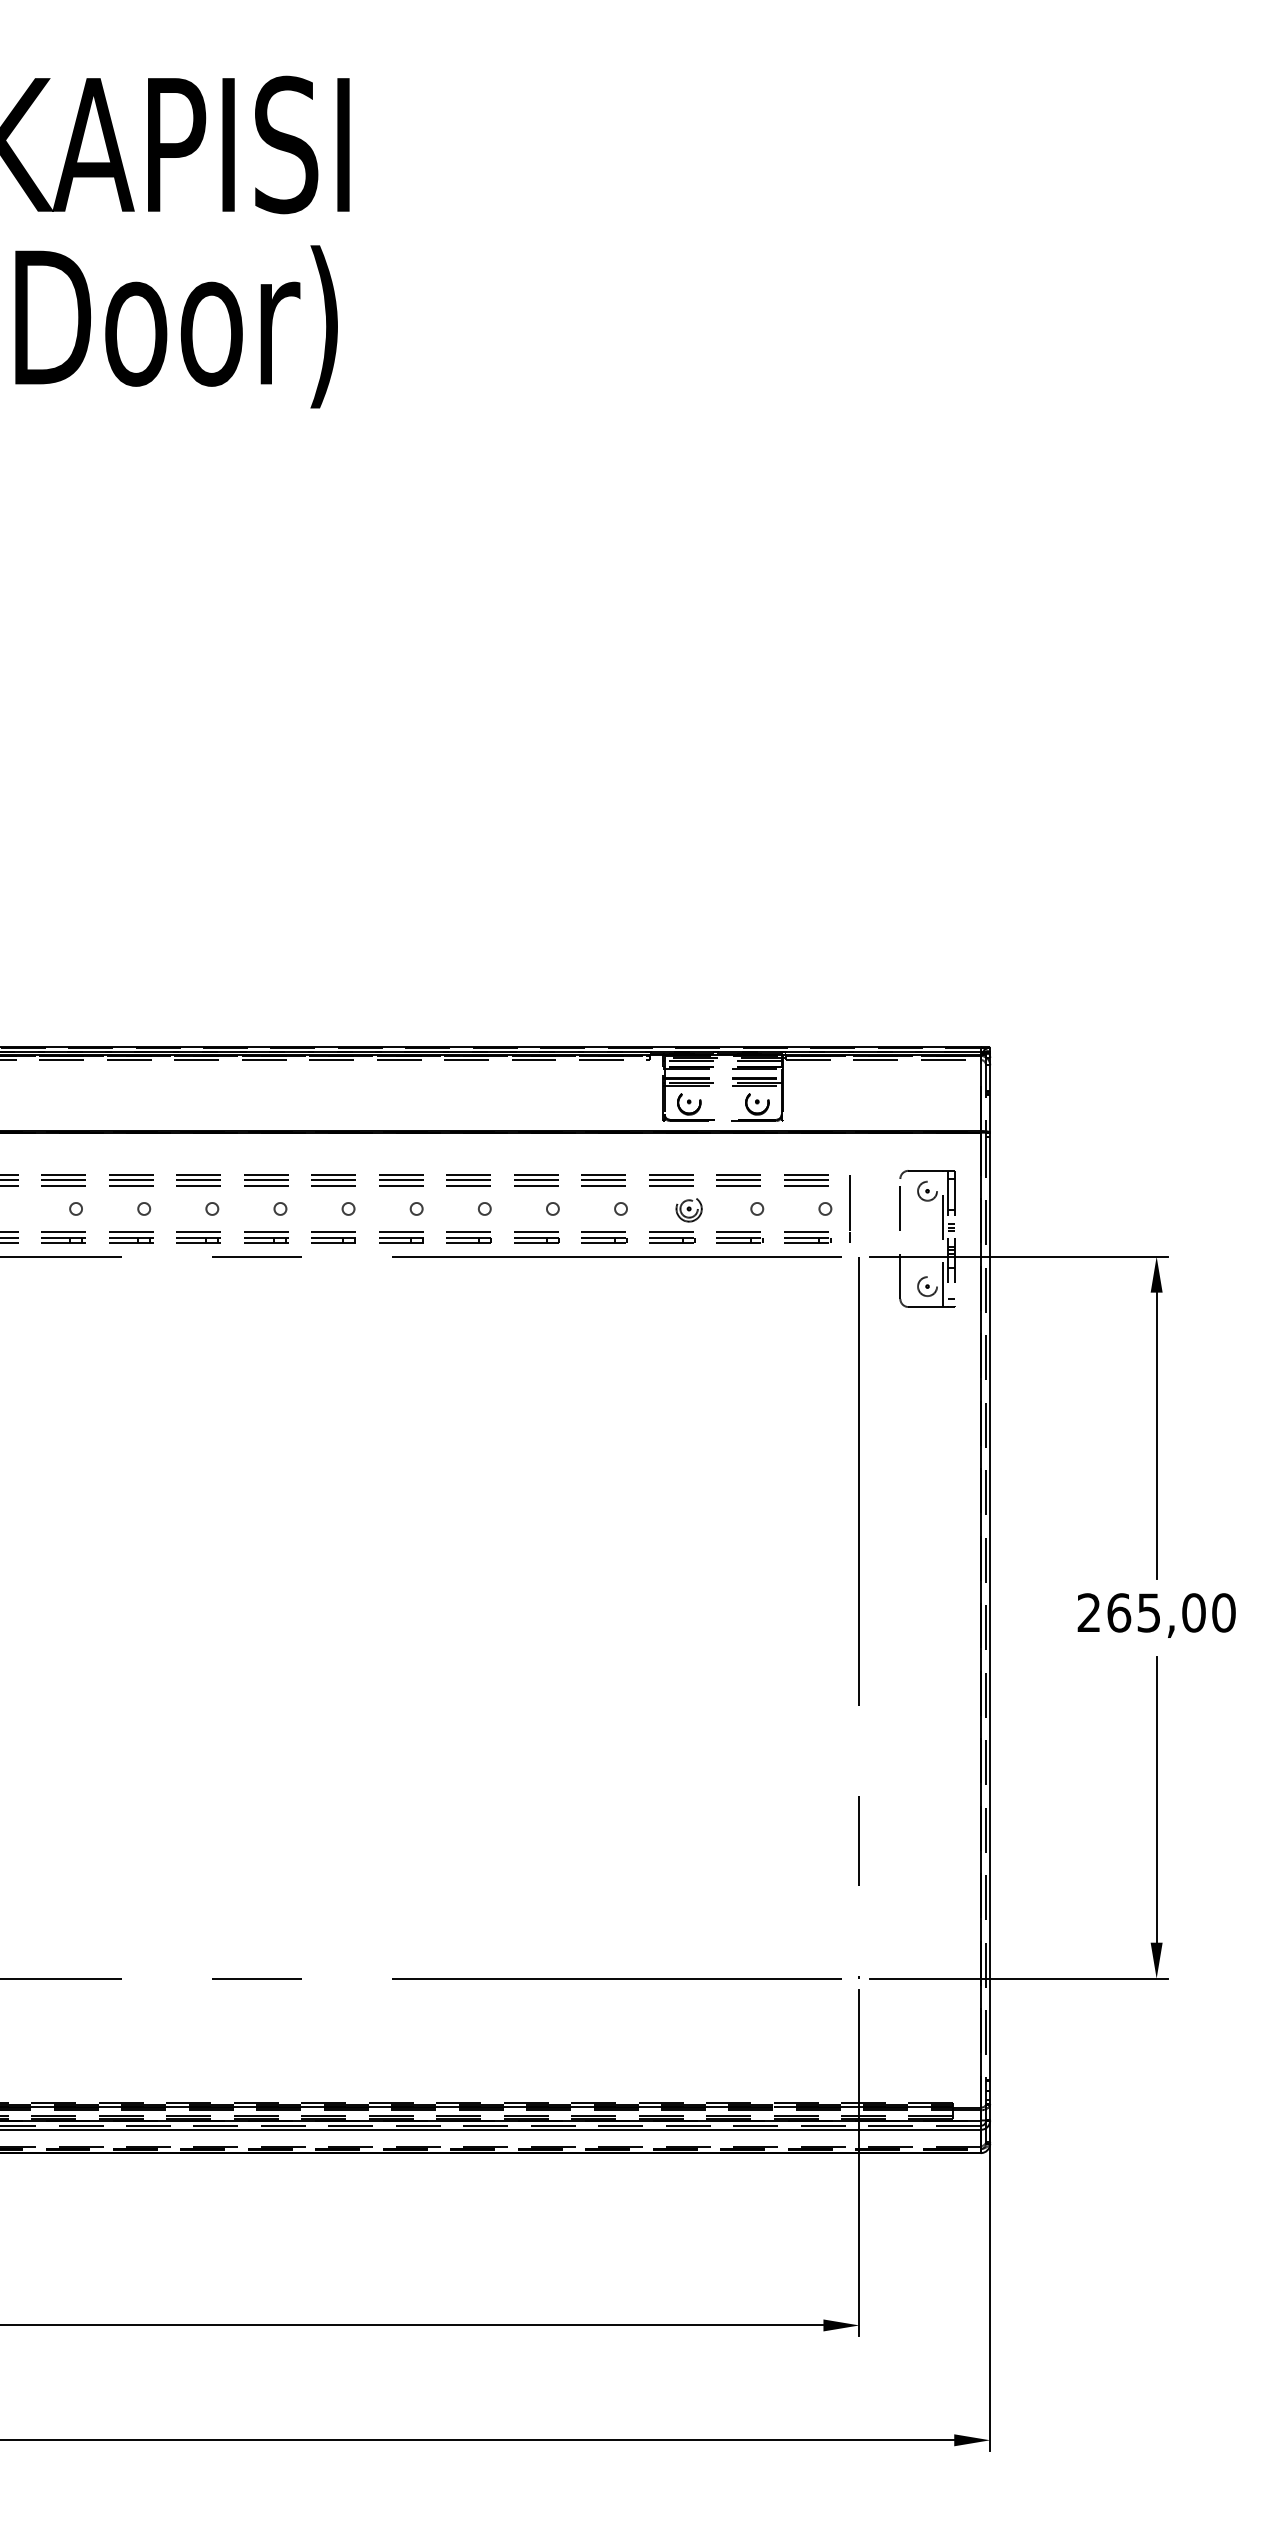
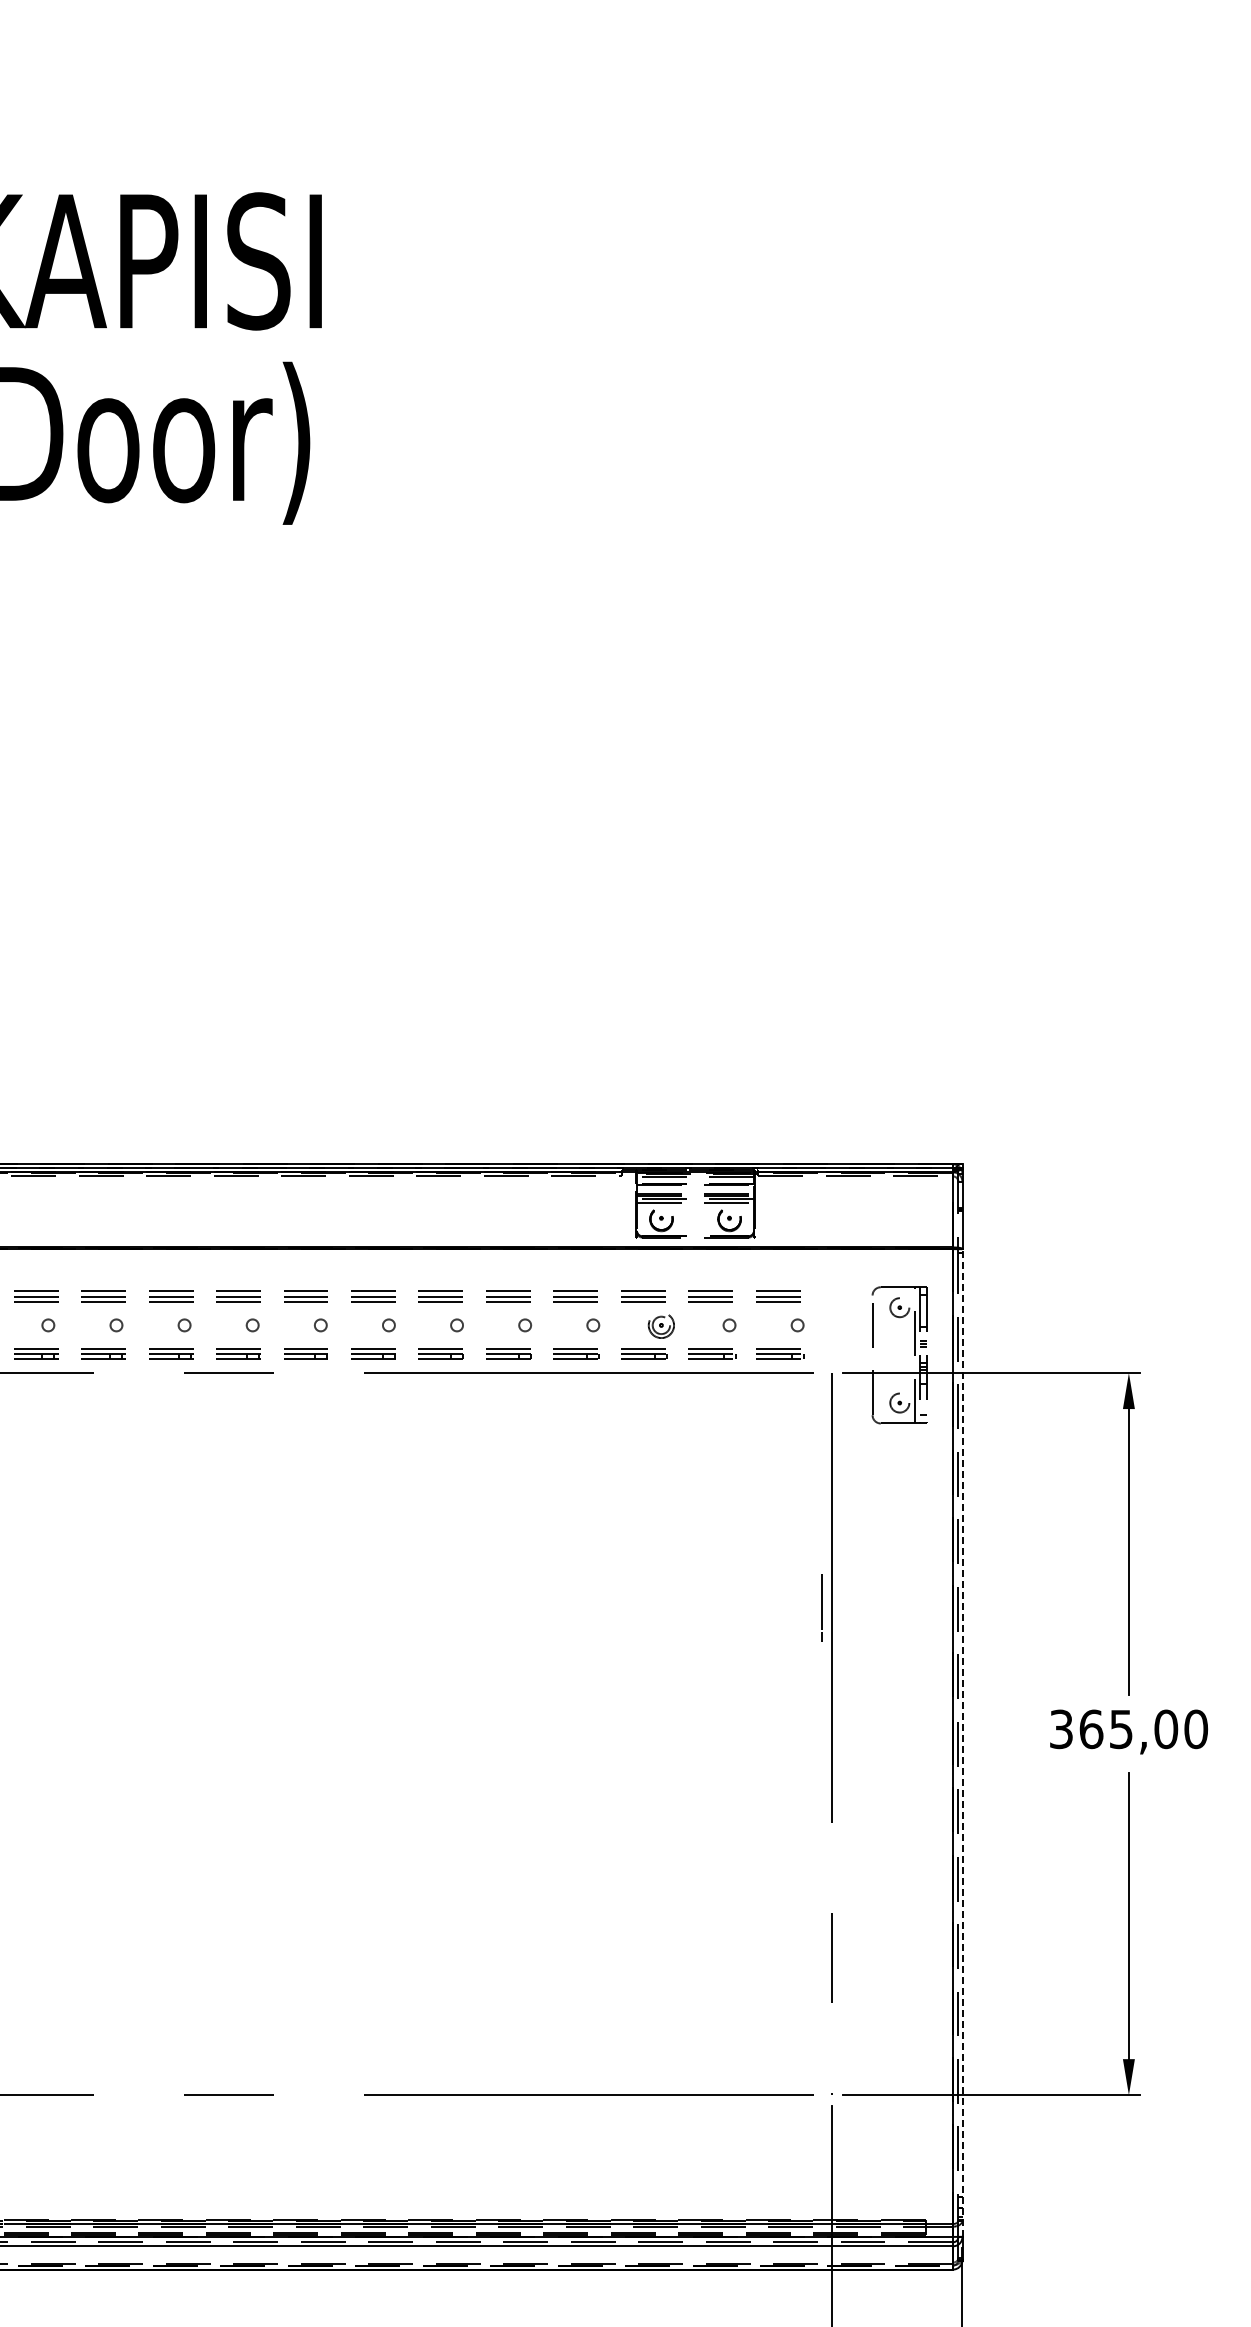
line: (849, 1208) -> (821, 1607), moved
text: (1088, 1612) -> (1060, 1728), 265,00 -> 365,00
line: (990, 1626) -> (962, 1742), solid -> dashed

